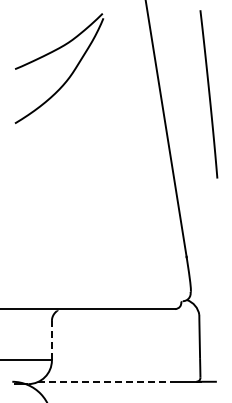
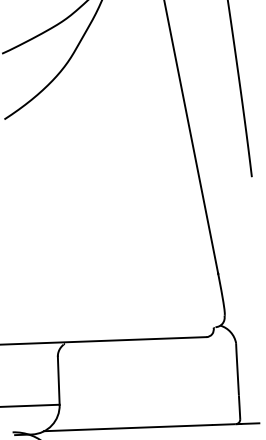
line: (51, 340) -> (58, 380), dashed -> solid
line: (108, 381) -> (129, 427), dashed -> solid

